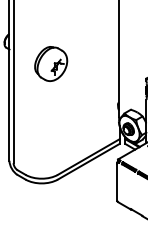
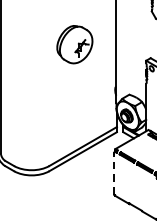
part: (51, 63) -> (75, 44), moved
line: (117, 182) -> (114, 174), solid -> dashed

